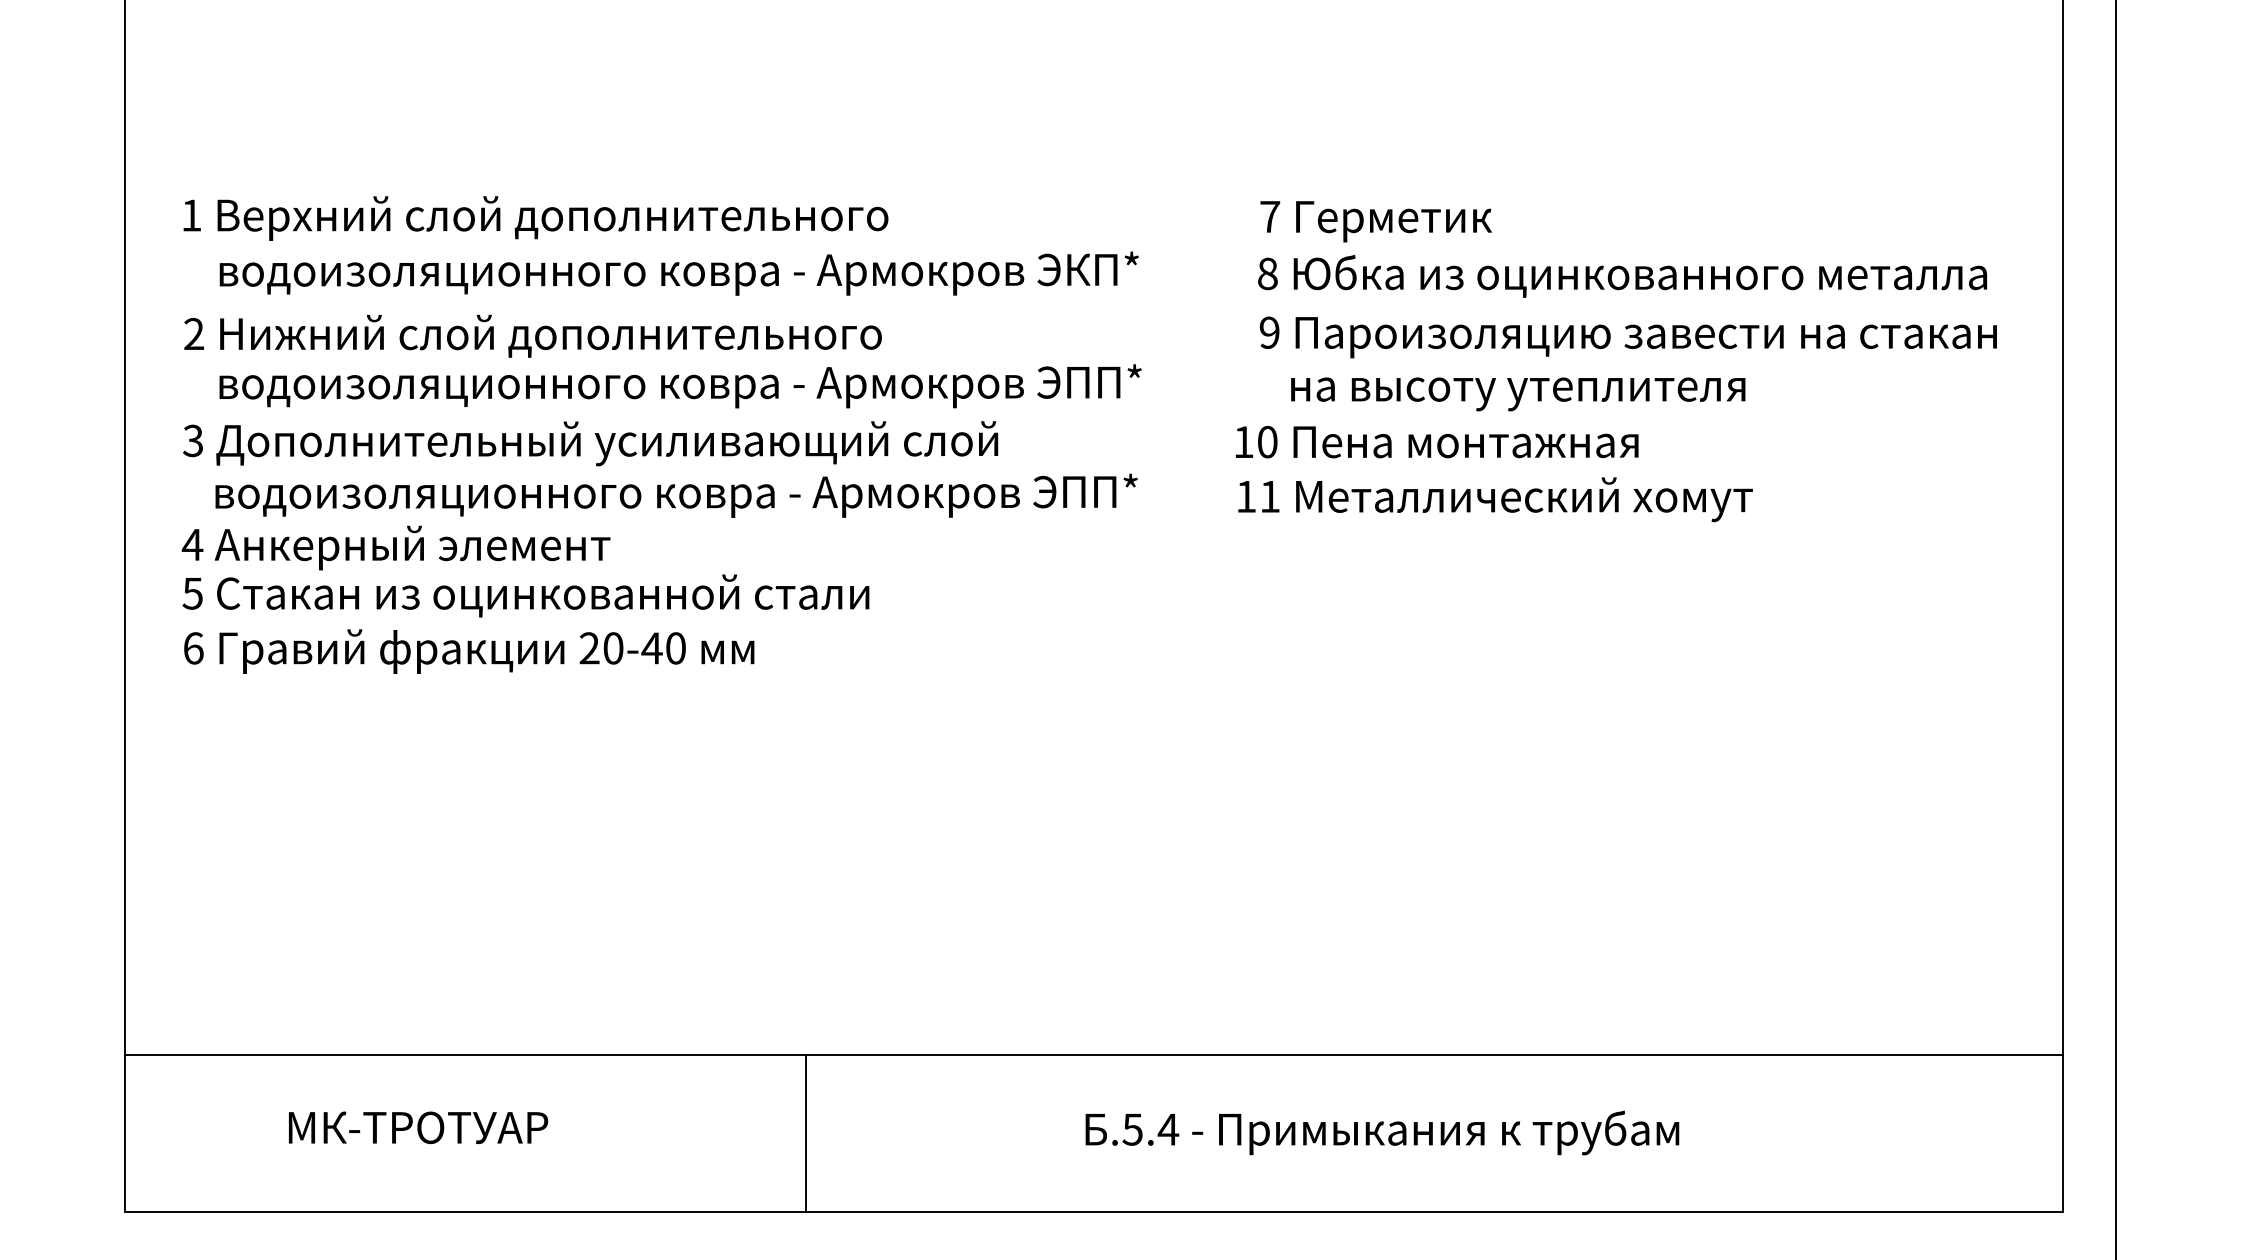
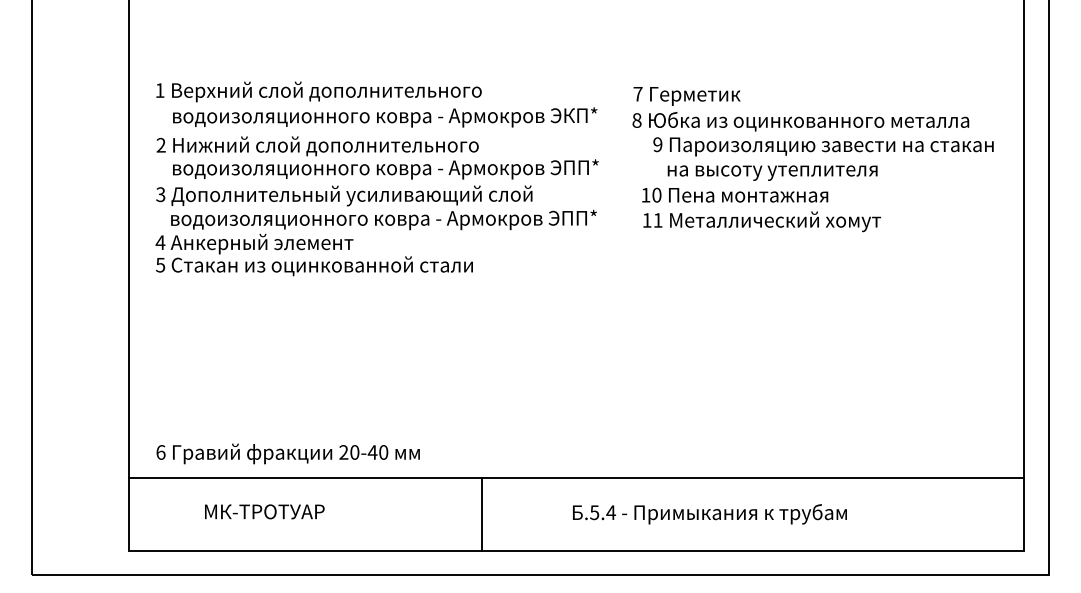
text: (1621, 249) -> (800, 109), moved
text: (467, 650) -> (287, 453), moved
line: (805, 1133) -> (481, 514), moved

